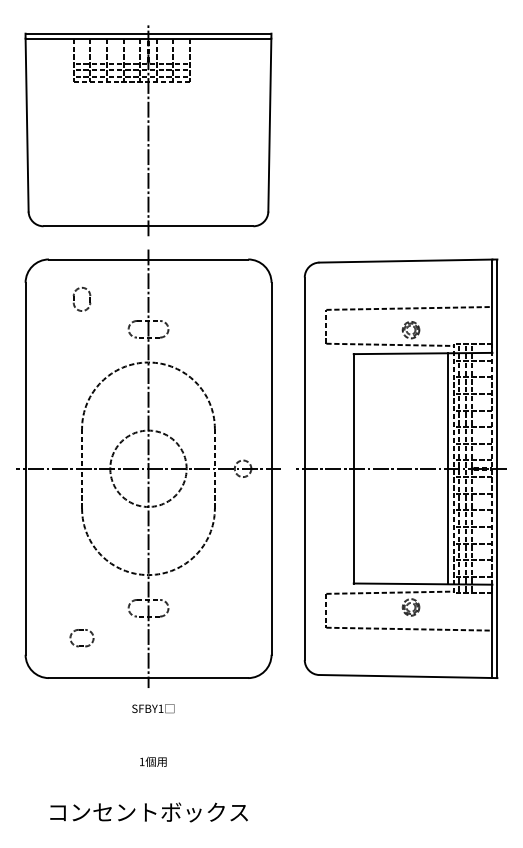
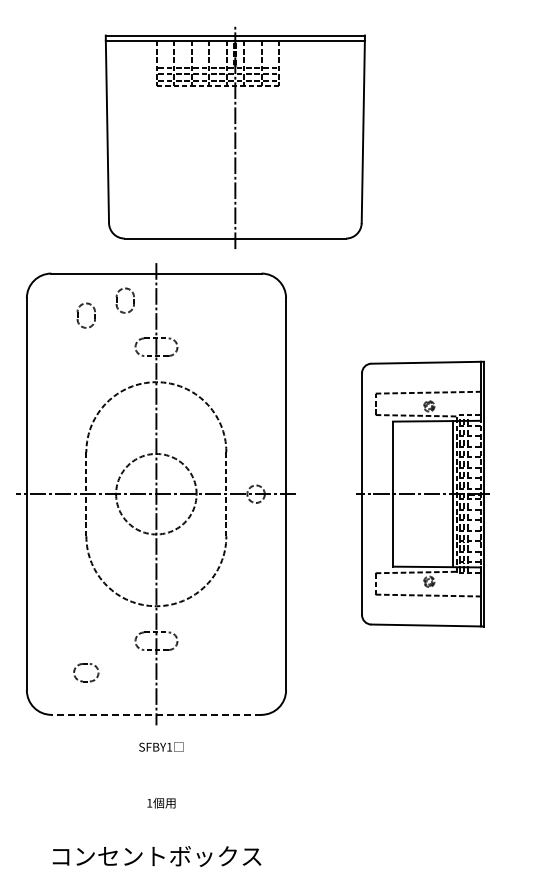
part: (147, 130) -> (234, 137), moved
part: (111, 285) -> (117, 300), added
part: (401, 468) -> (423, 493), size x0.6
line: (147, 677) -> (155, 714), solid -> dashed

